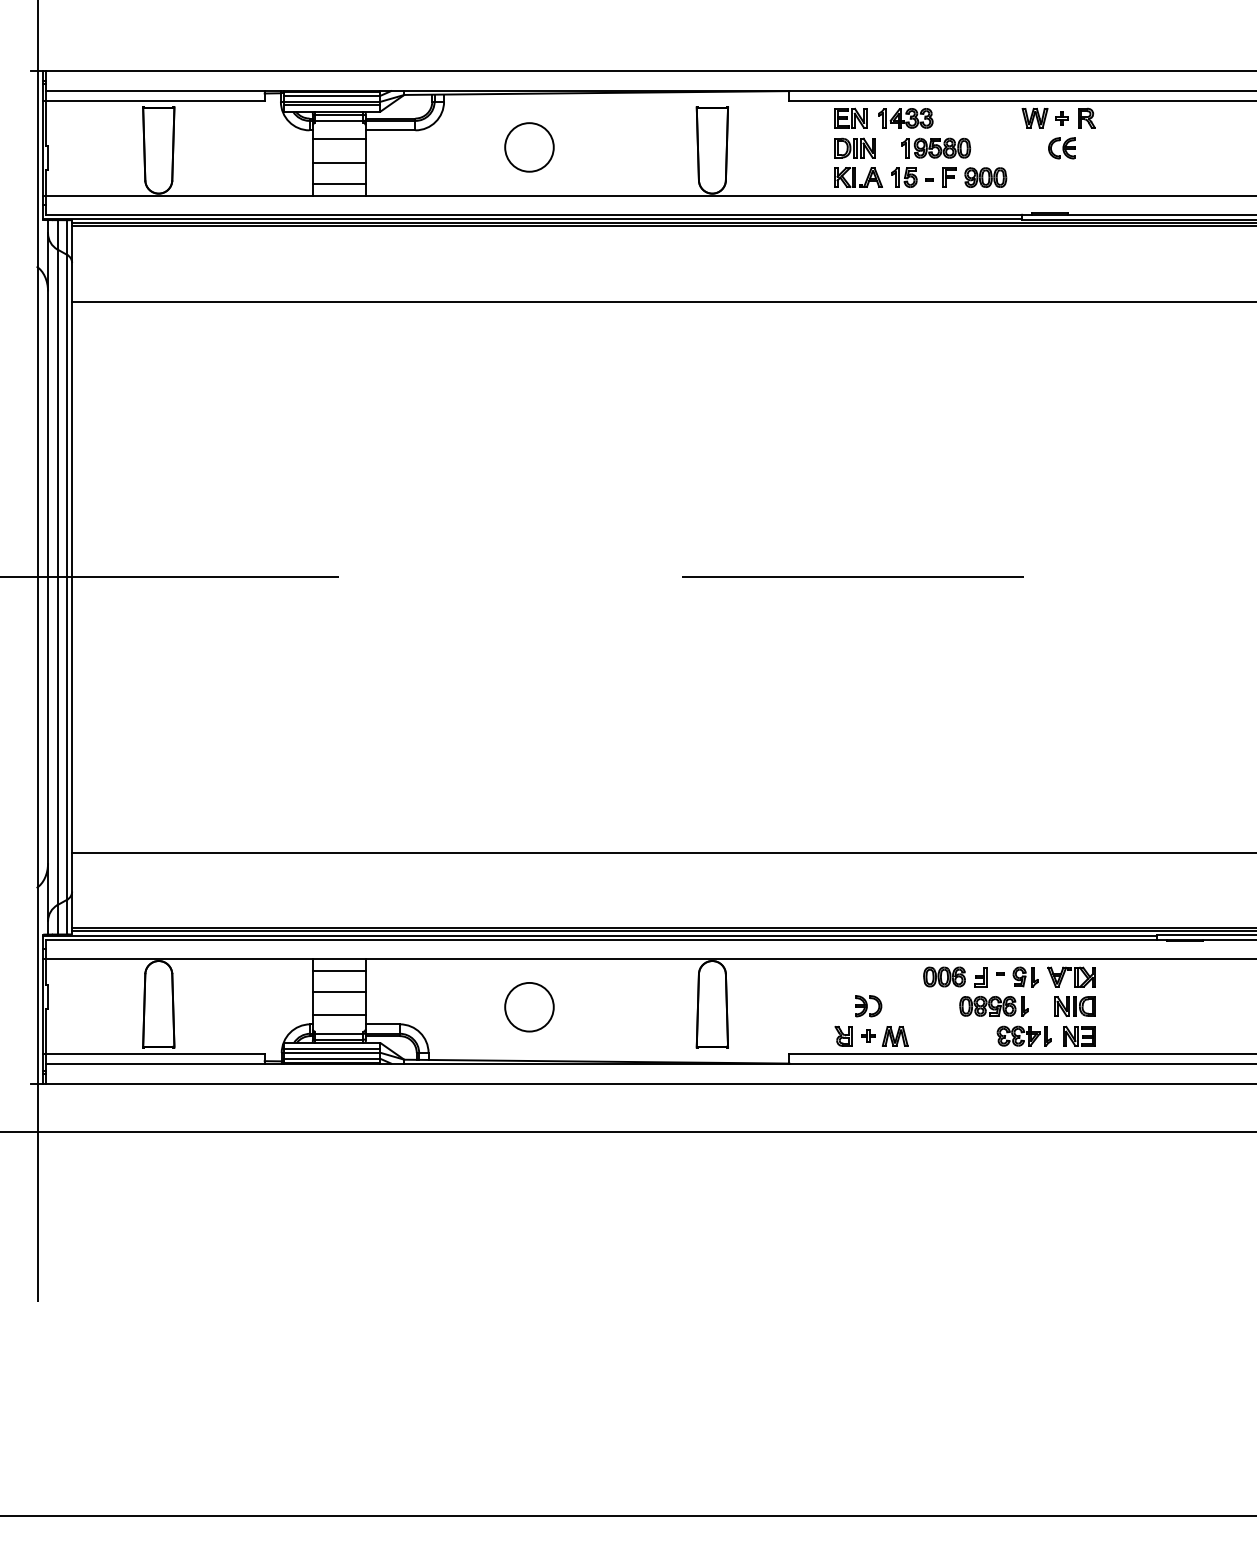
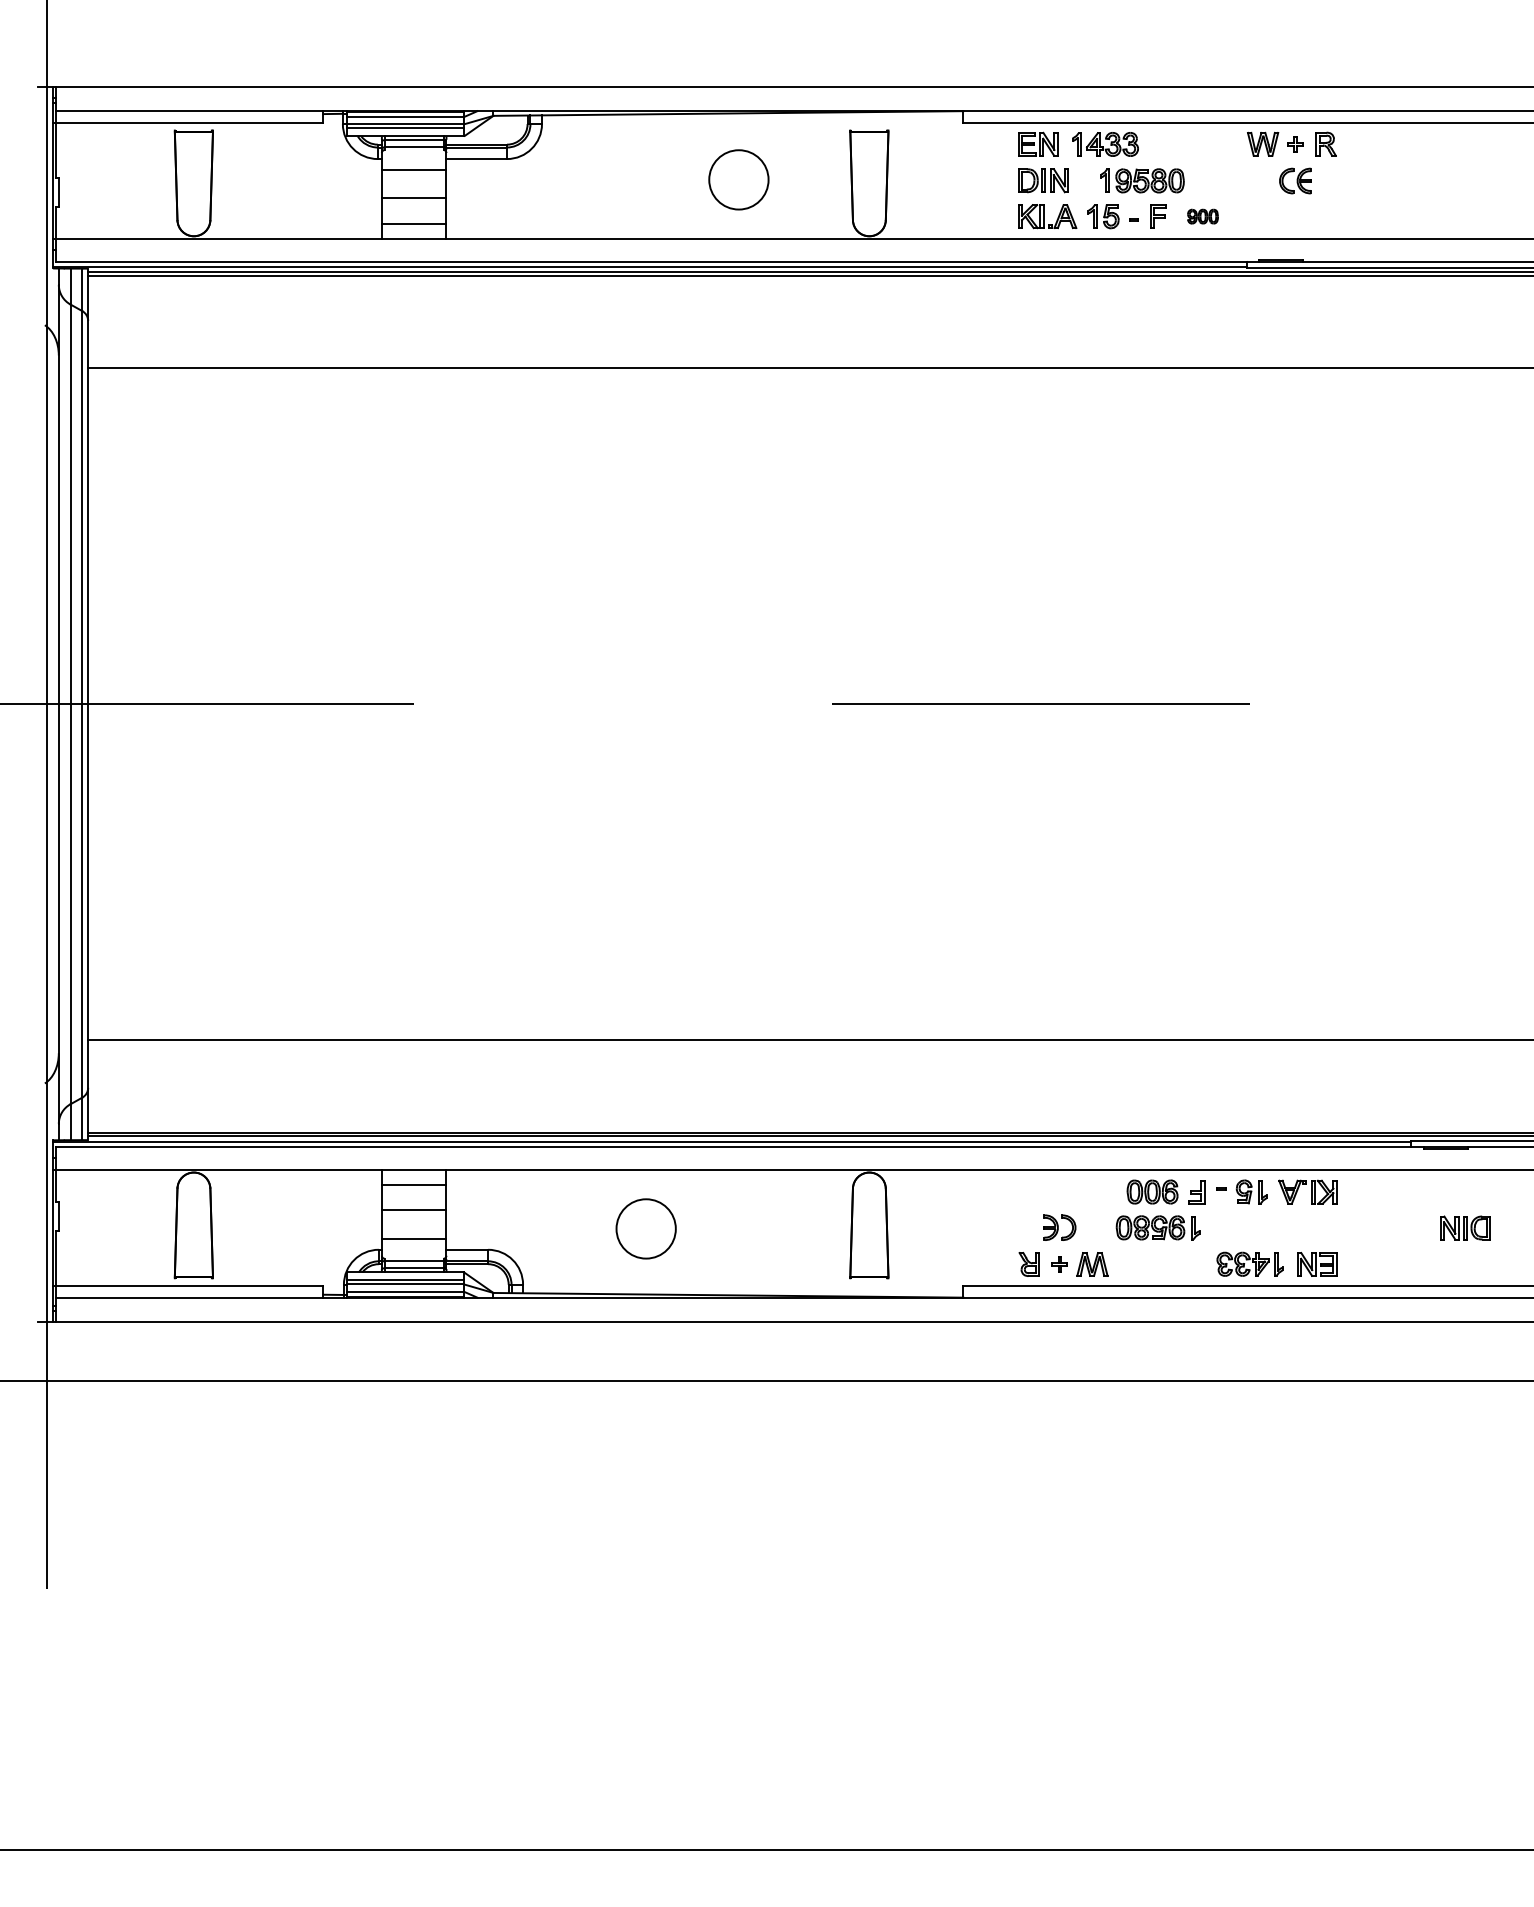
circle: (529, 147) -> (738, 179), moved
part: (985, 177) -> (1202, 216), size x0.6
part: (993, 1006) -> (1157, 1228), moved
part: (1074, 1006) -> (1464, 1228), moved

